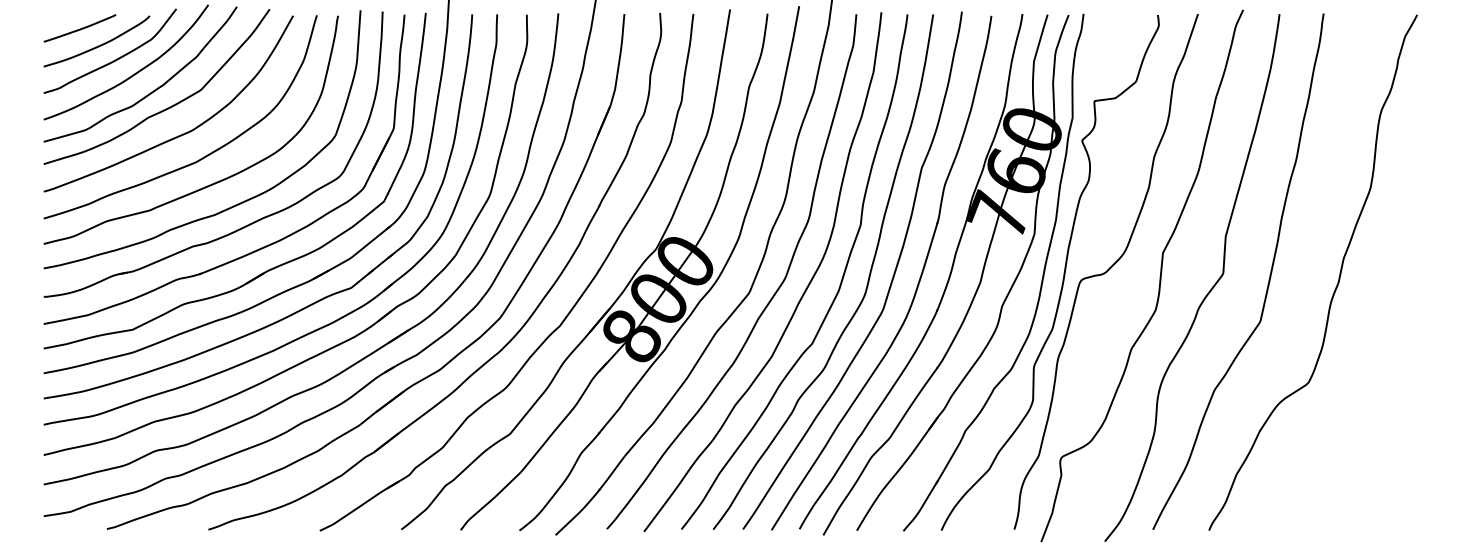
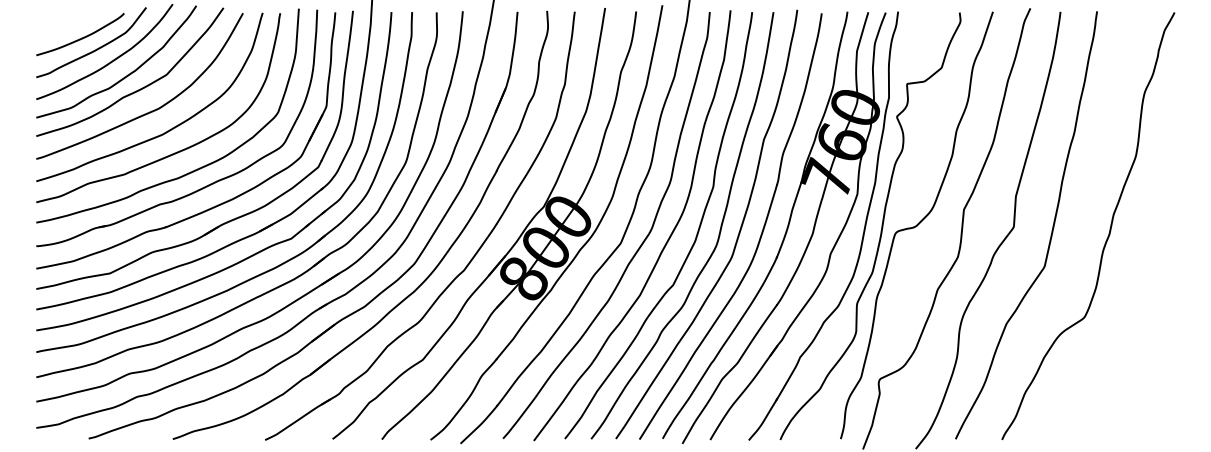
curve: (80, 28) -> (66, 23), removed

